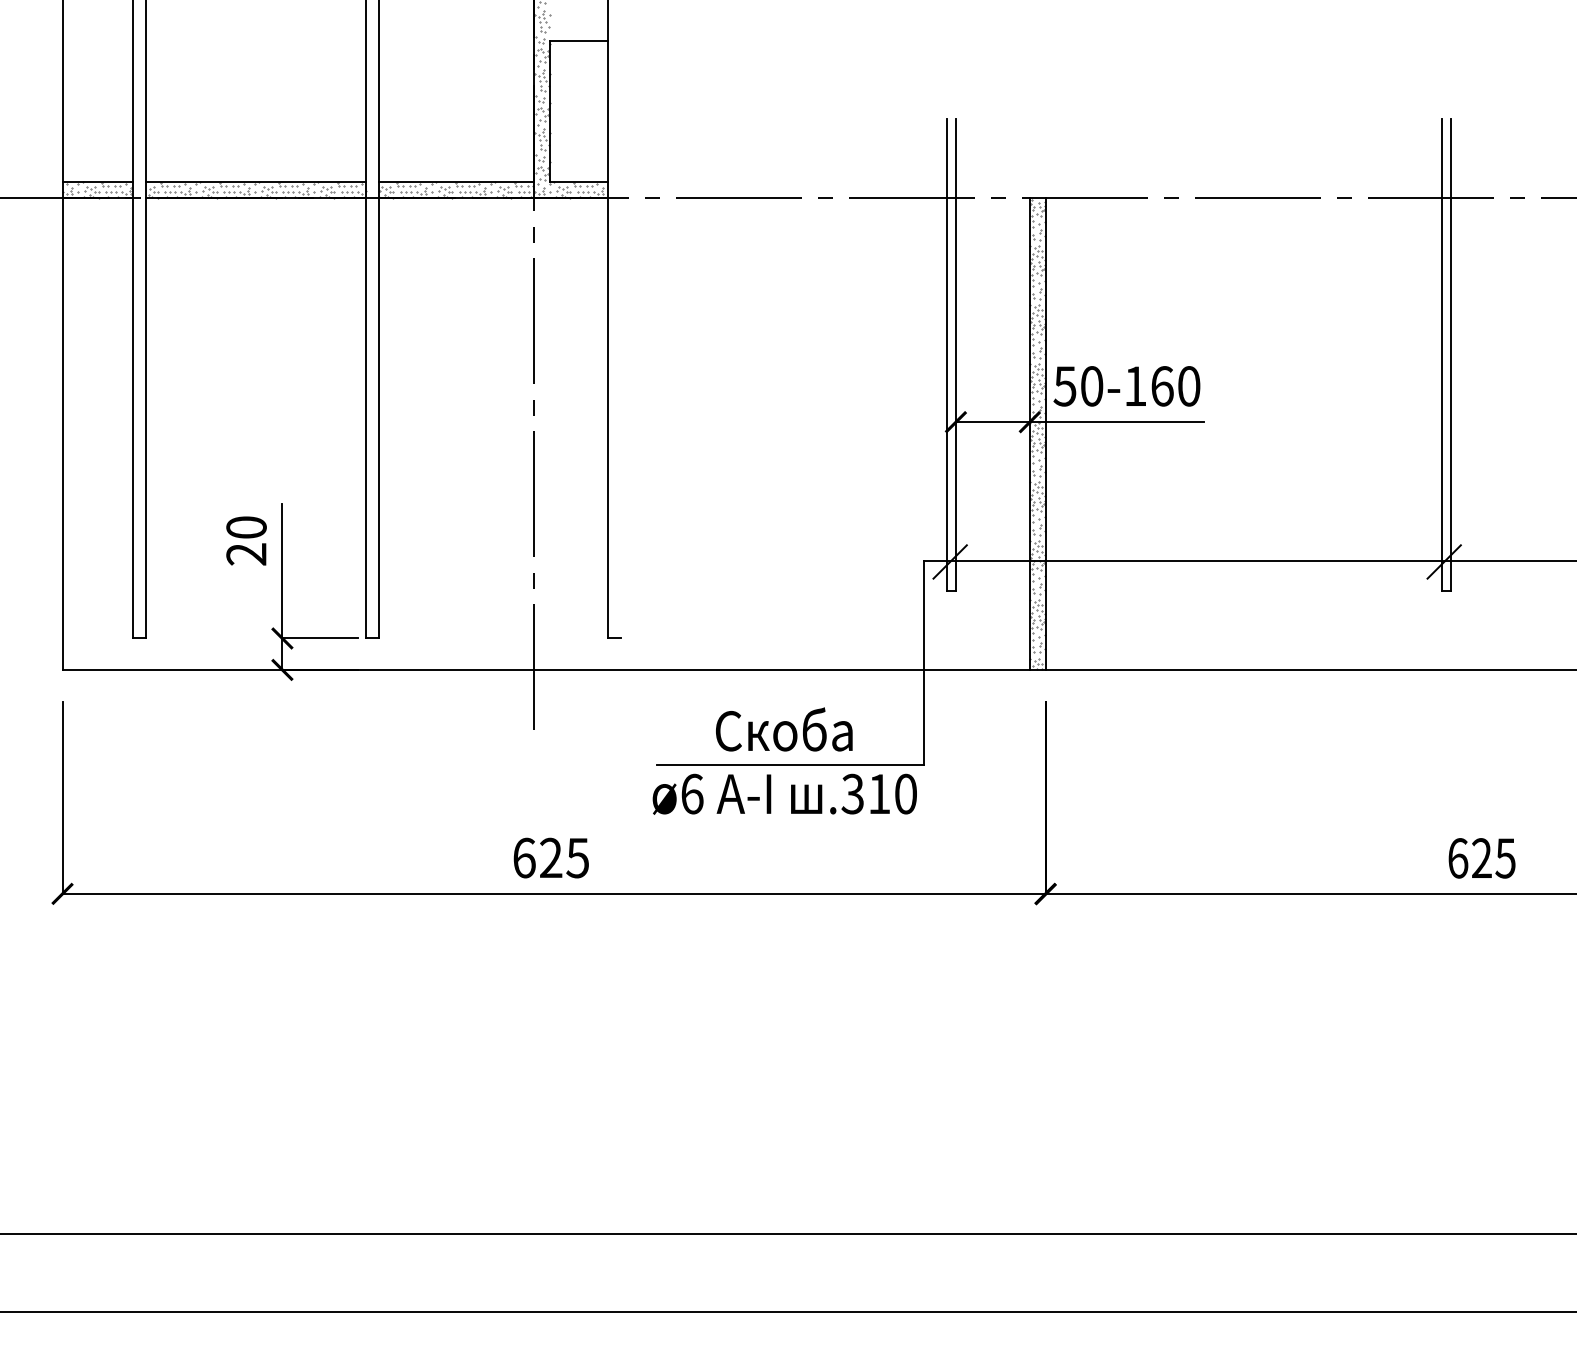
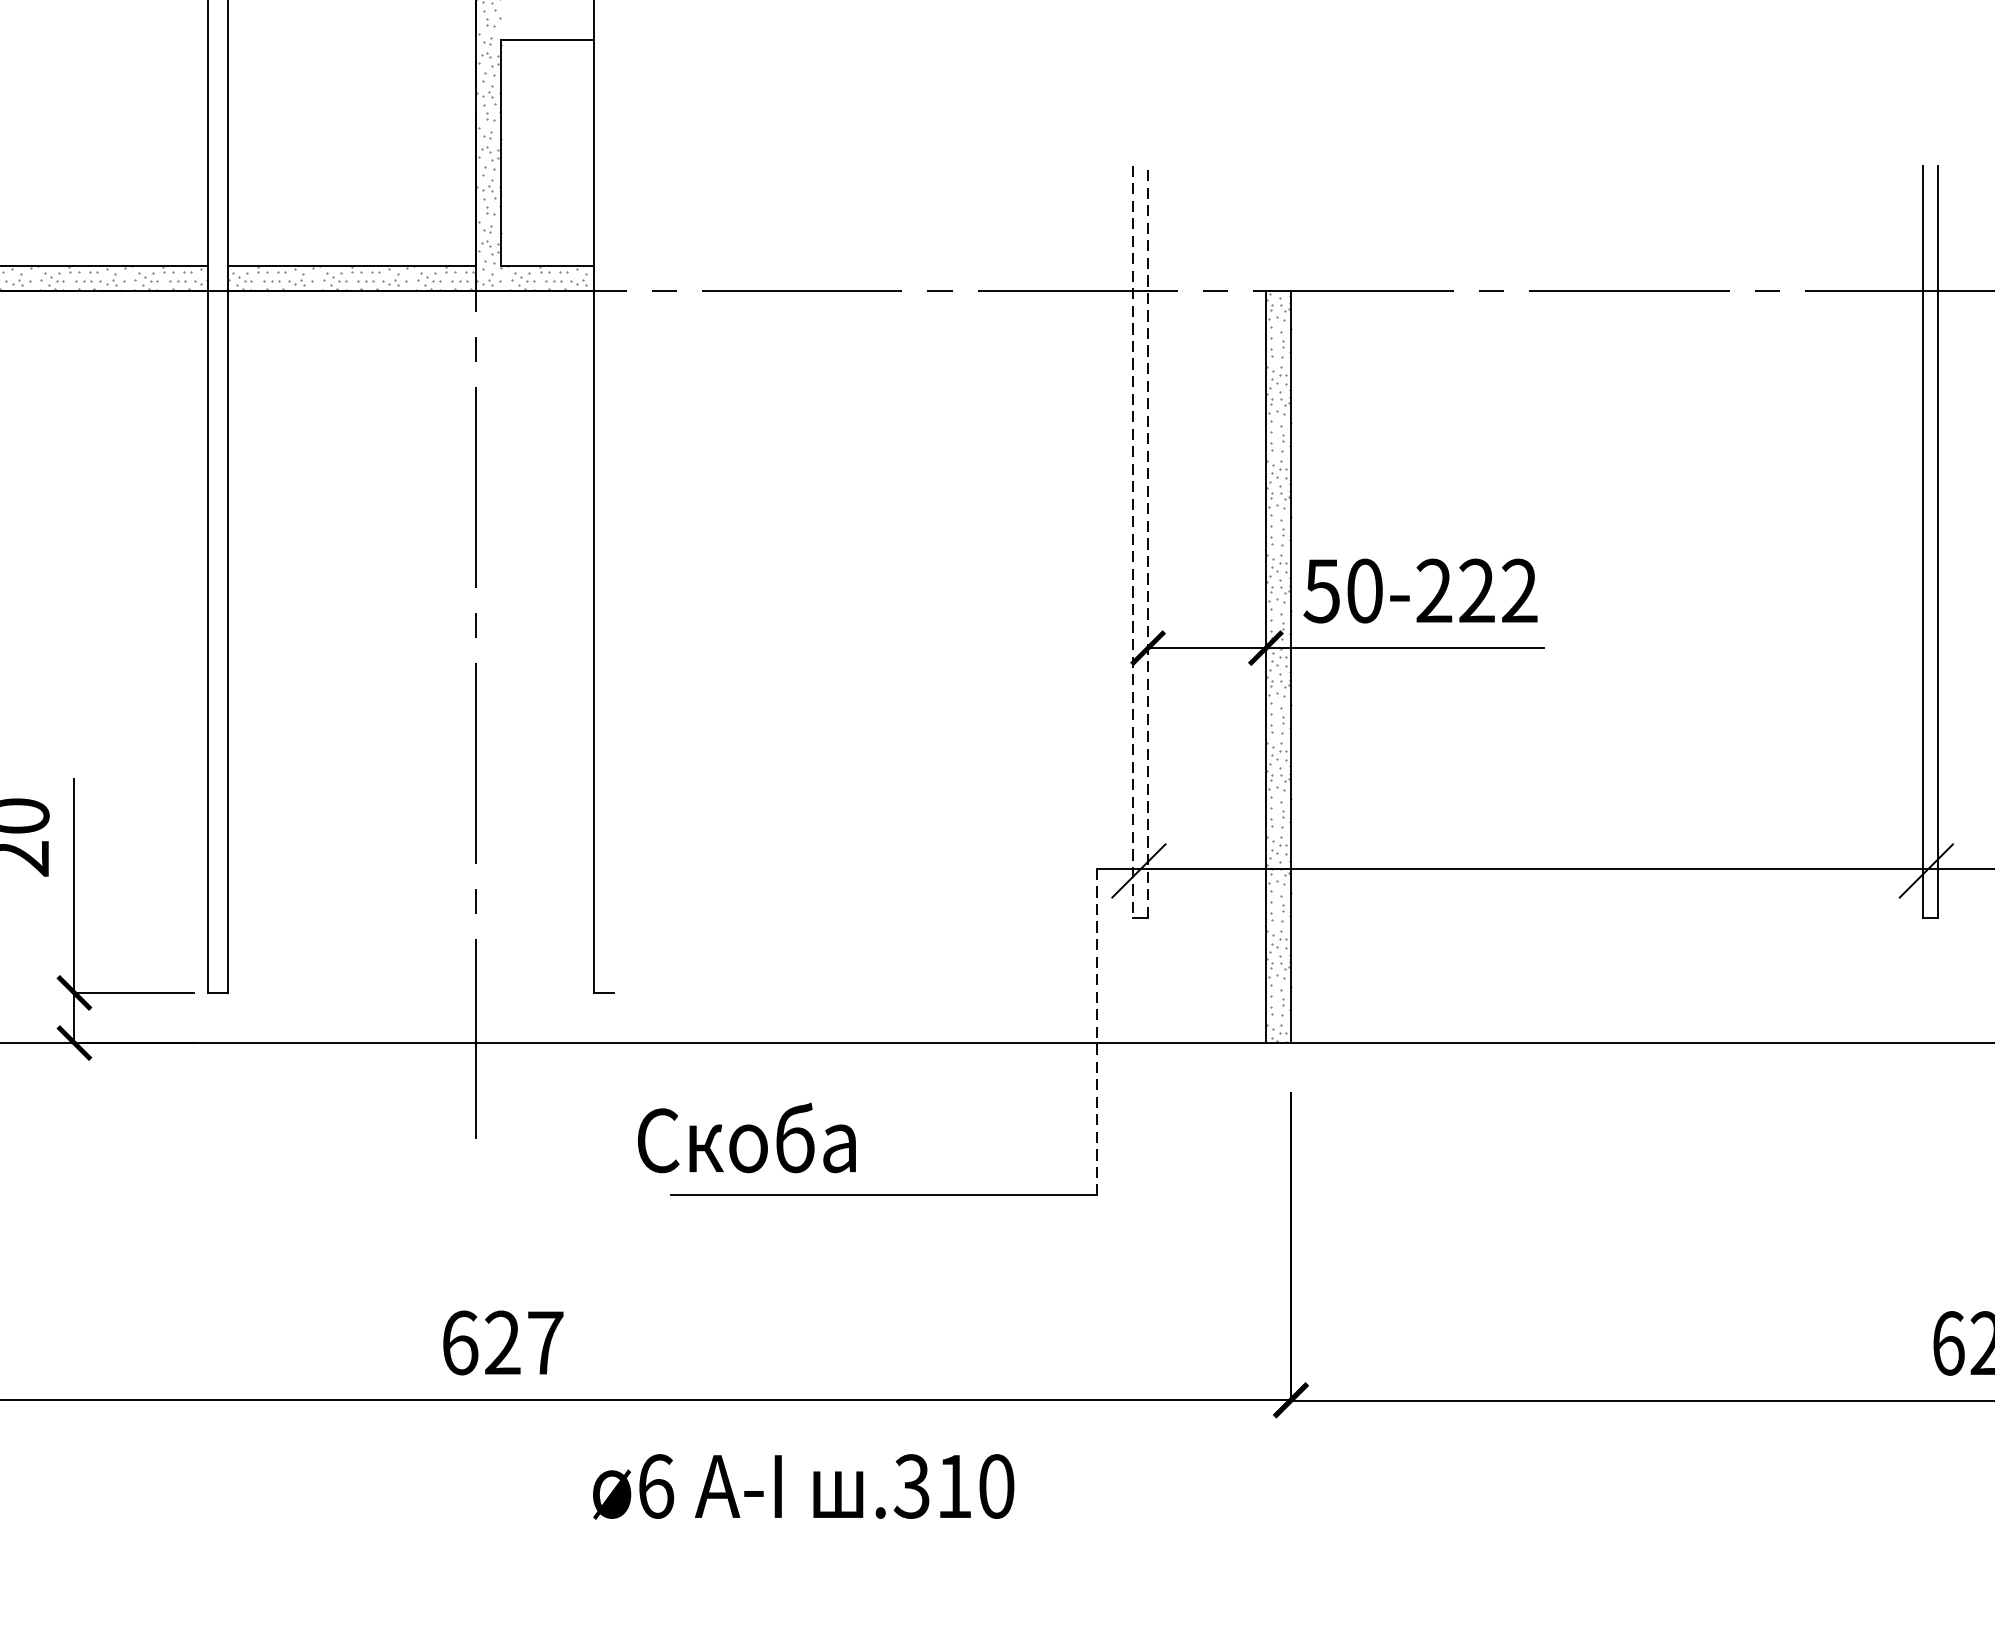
line: (946, 355) -> (1133, 541), solid -> dashed
line: (955, 355) -> (1147, 541), solid -> dashed
text: (1162, 386) -> (1477, 591), 50-160 -> 50-222
line: (924, 663) -> (1097, 1032), solid -> dashed
text: (784, 729) -> (747, 1138), moved
text: (784, 793) -> (803, 1485), moved
text: (577, 858) -> (544, 1343), 625 -> 627

